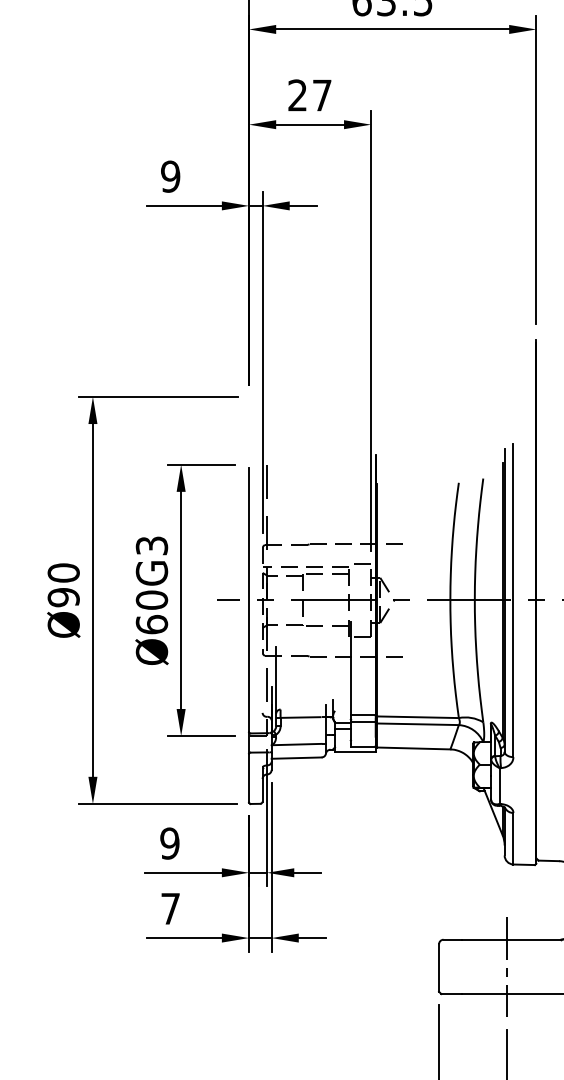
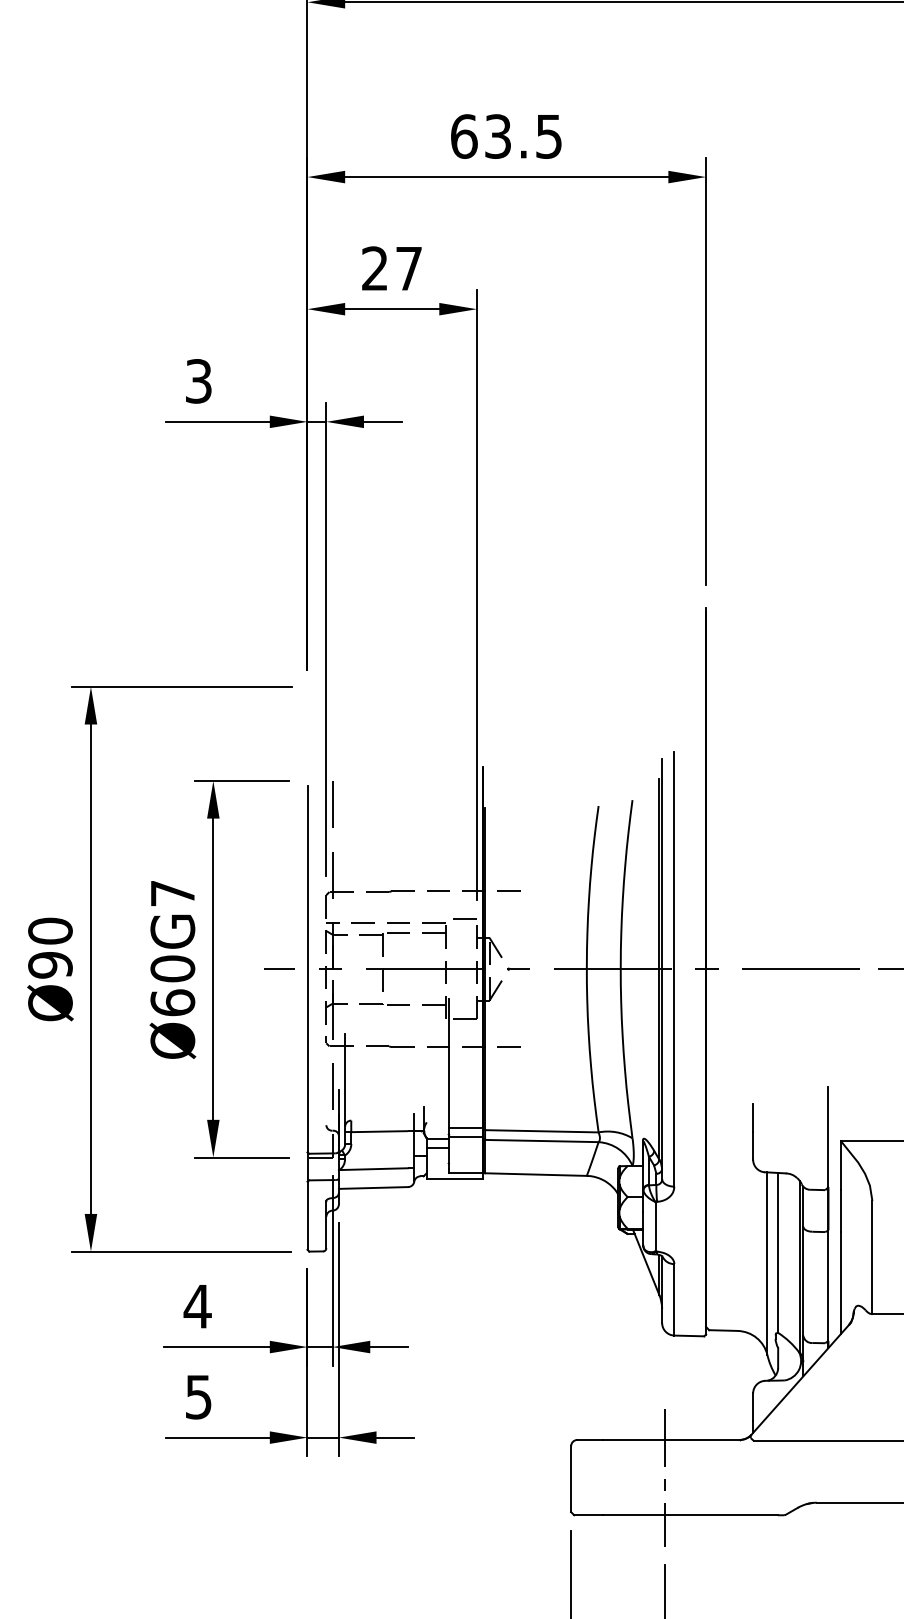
text: (170, 176) -> (198, 381), 9 -> 3
text: (151, 545) -> (172, 893), Ø60G3 -> Ø60G7
text: (169, 843) -> (197, 1306), 9 -> 4
text: (170, 909) -> (198, 1397), 7 -> 5

